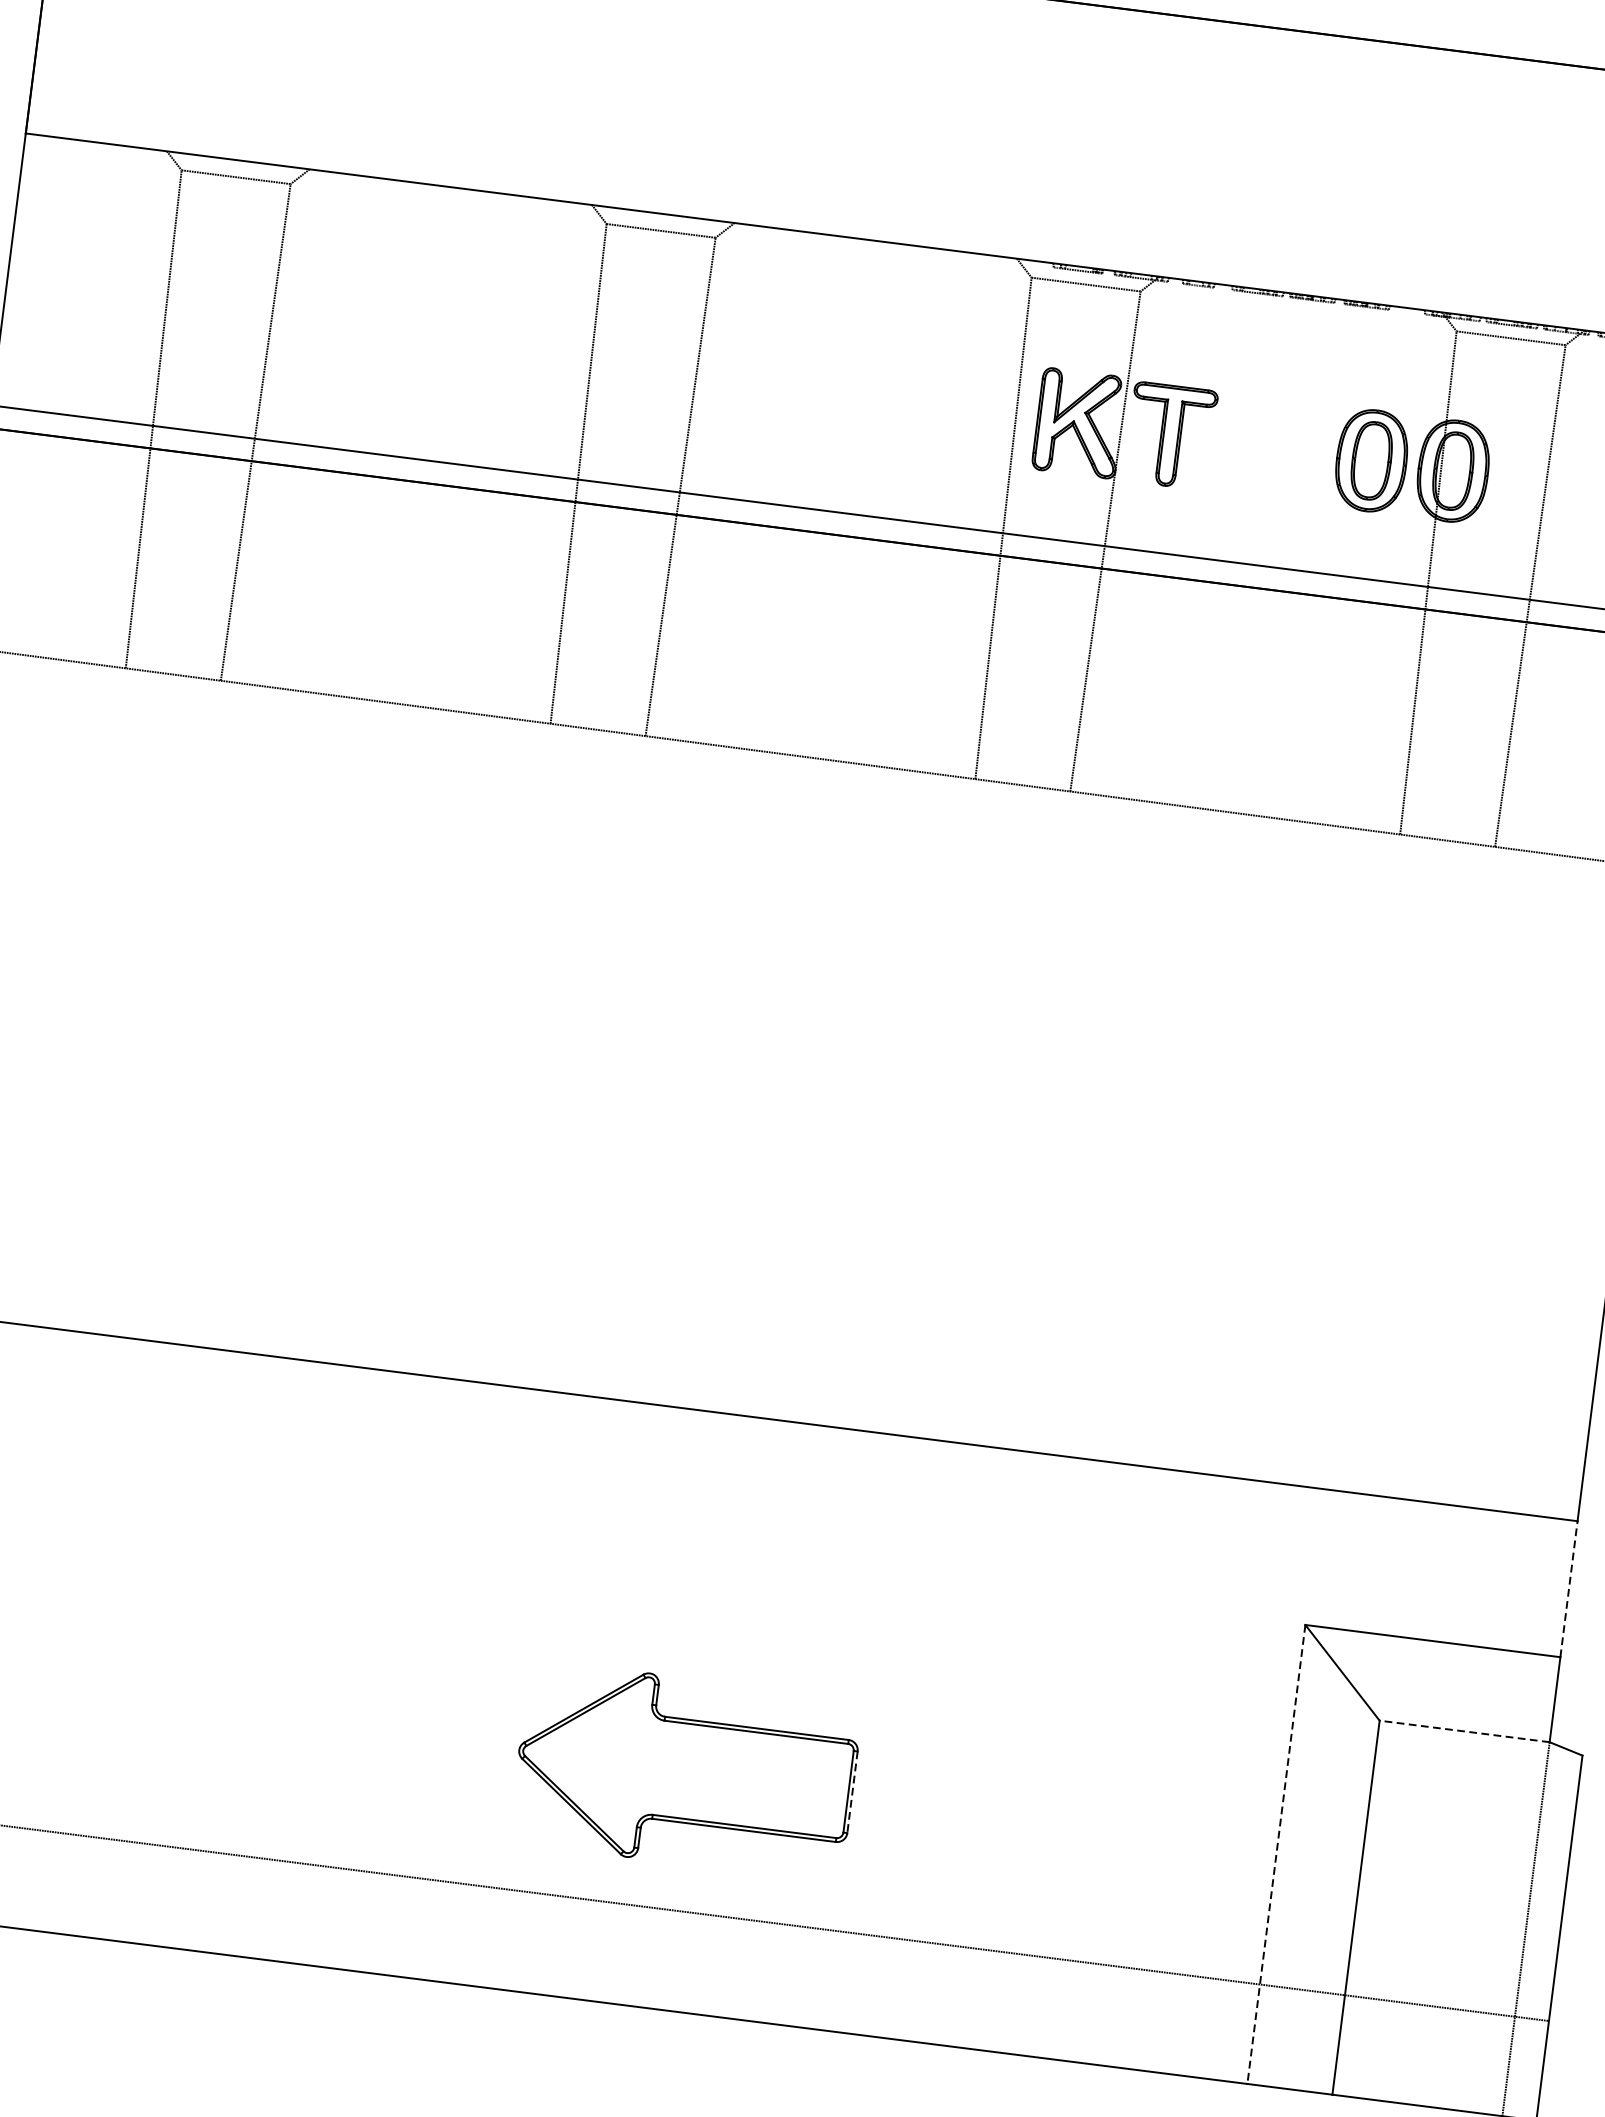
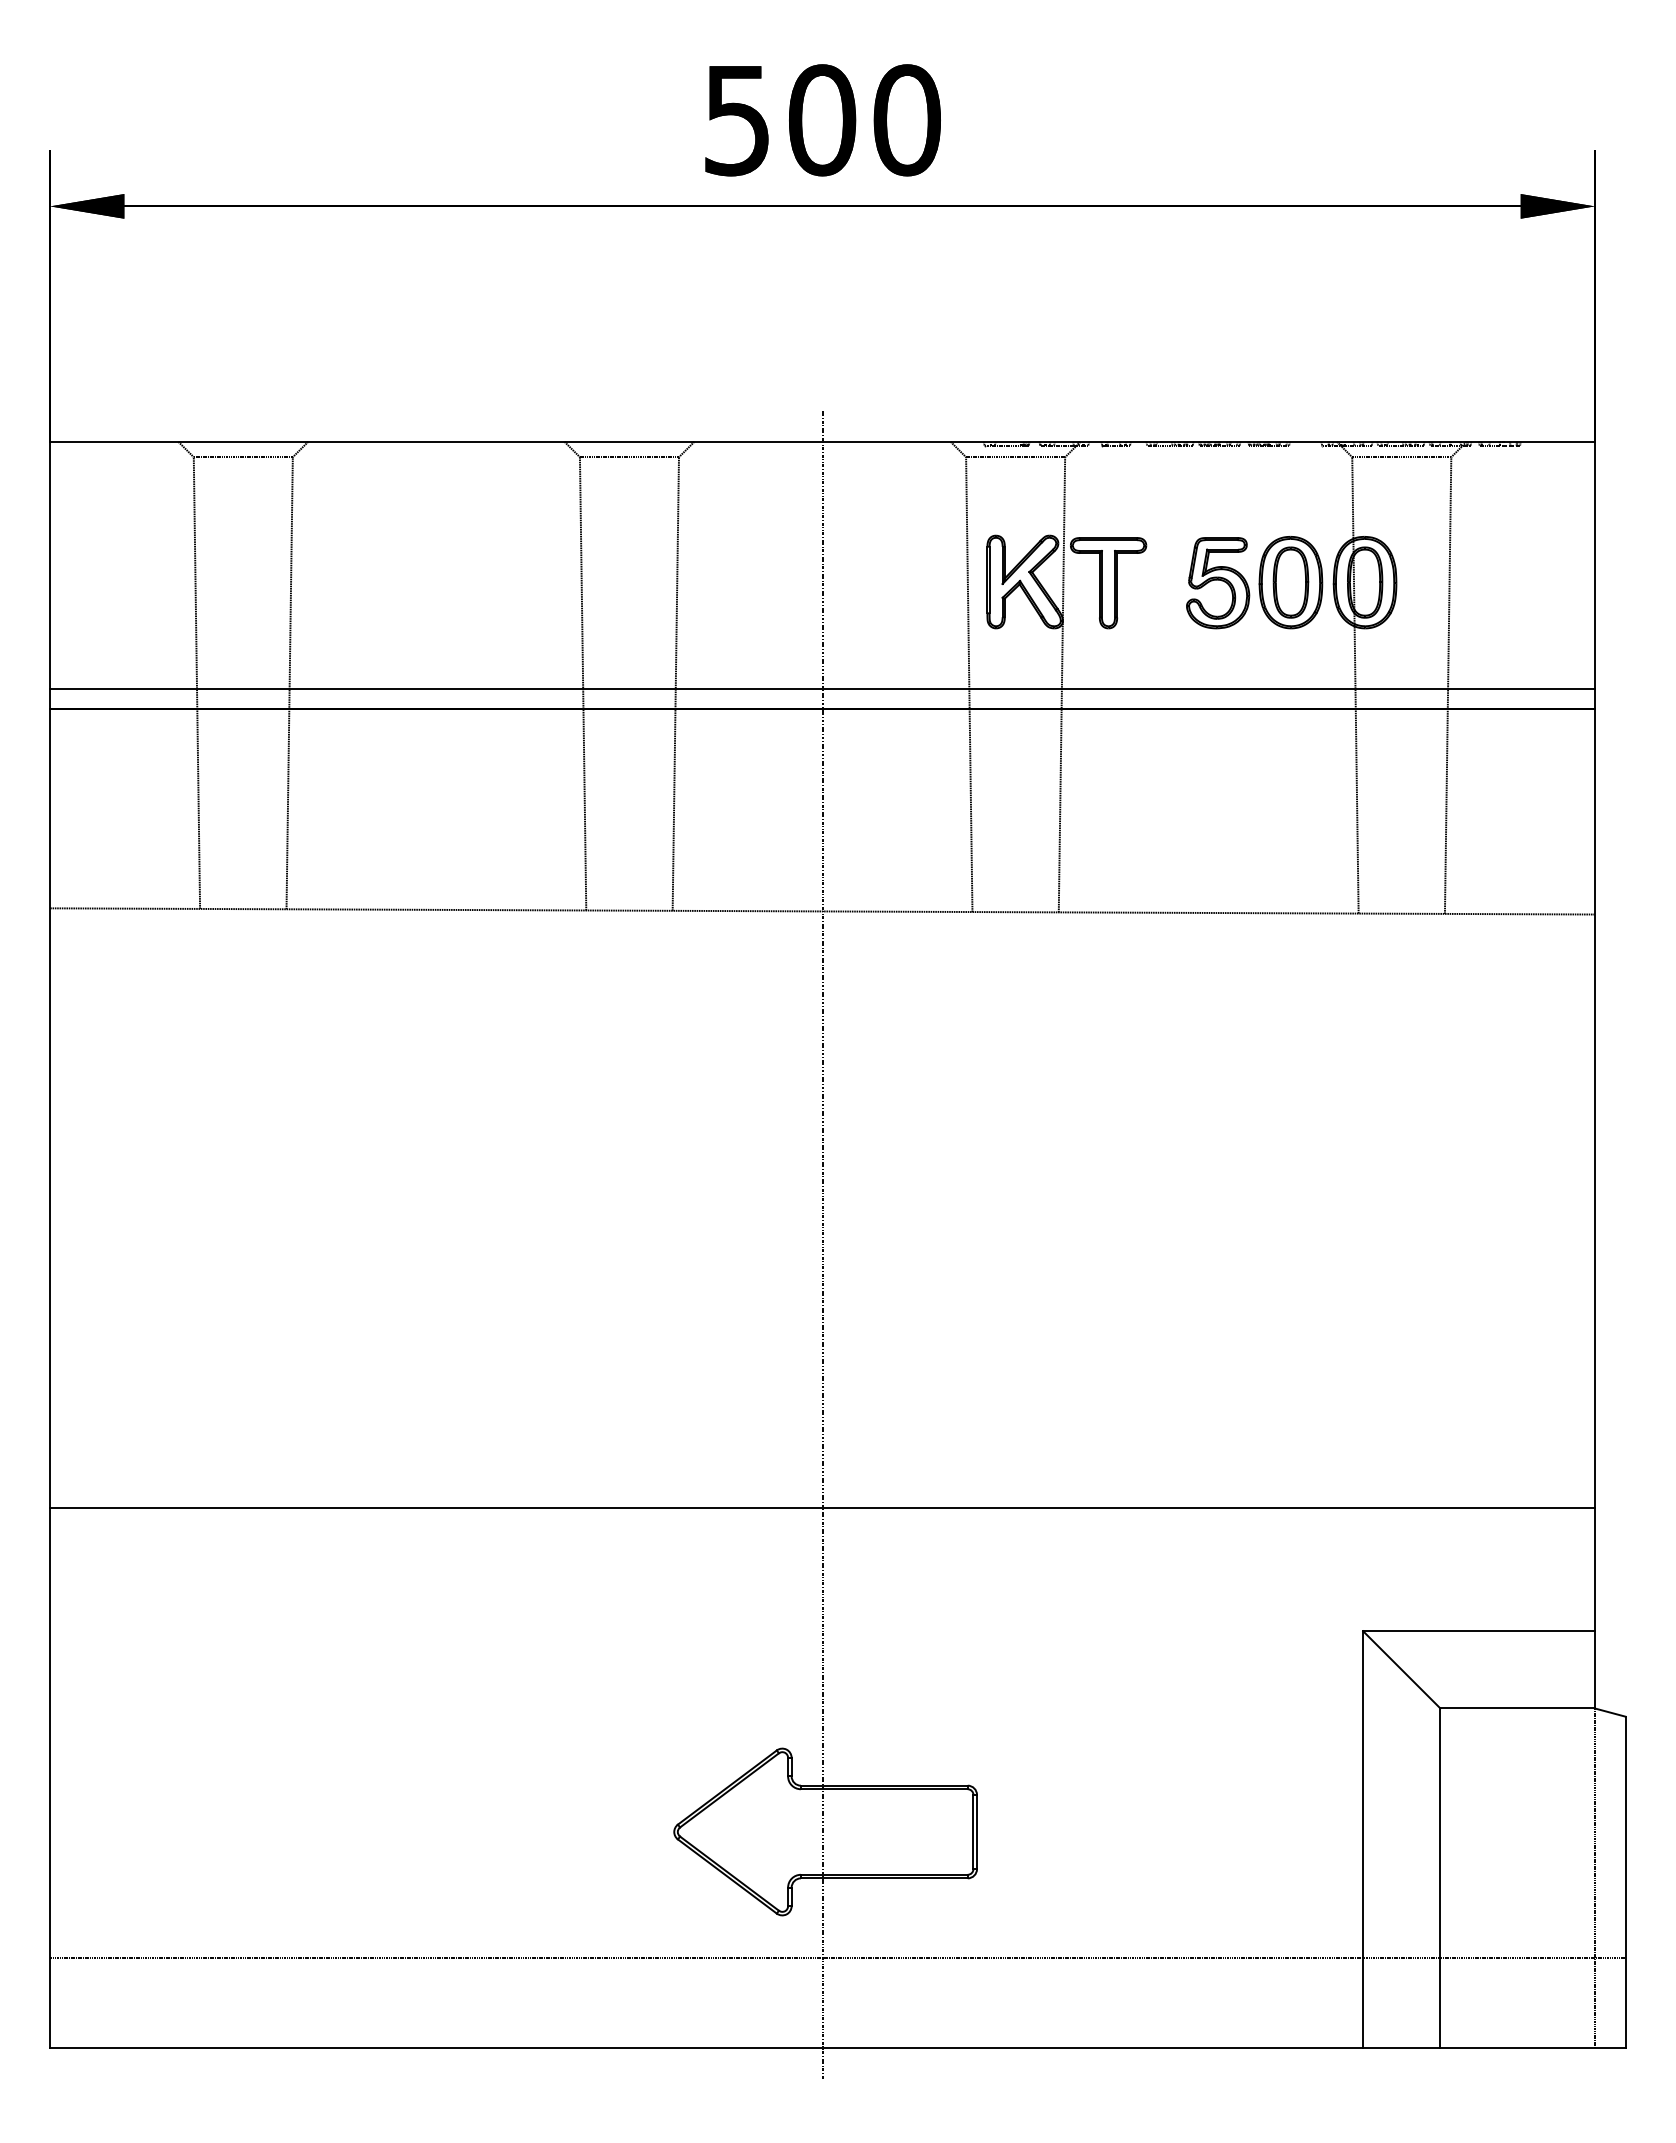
part: (1291, 451) -> (1218, 583), added
line: (764, 1124) -> (822, 1244), added
line: (1568, 1589) -> (1594, 1569), dashed -> solid
line: (1464, 1731) -> (1517, 1708), dashed -> solid
line: (852, 1792) -> (977, 1832), dashed -> solid
line: (1276, 1854) -> (1363, 1839), dashed -> solid

